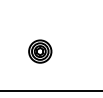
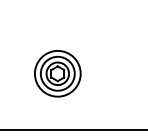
part: (40, 51) -> (58, 73), size x1.43

